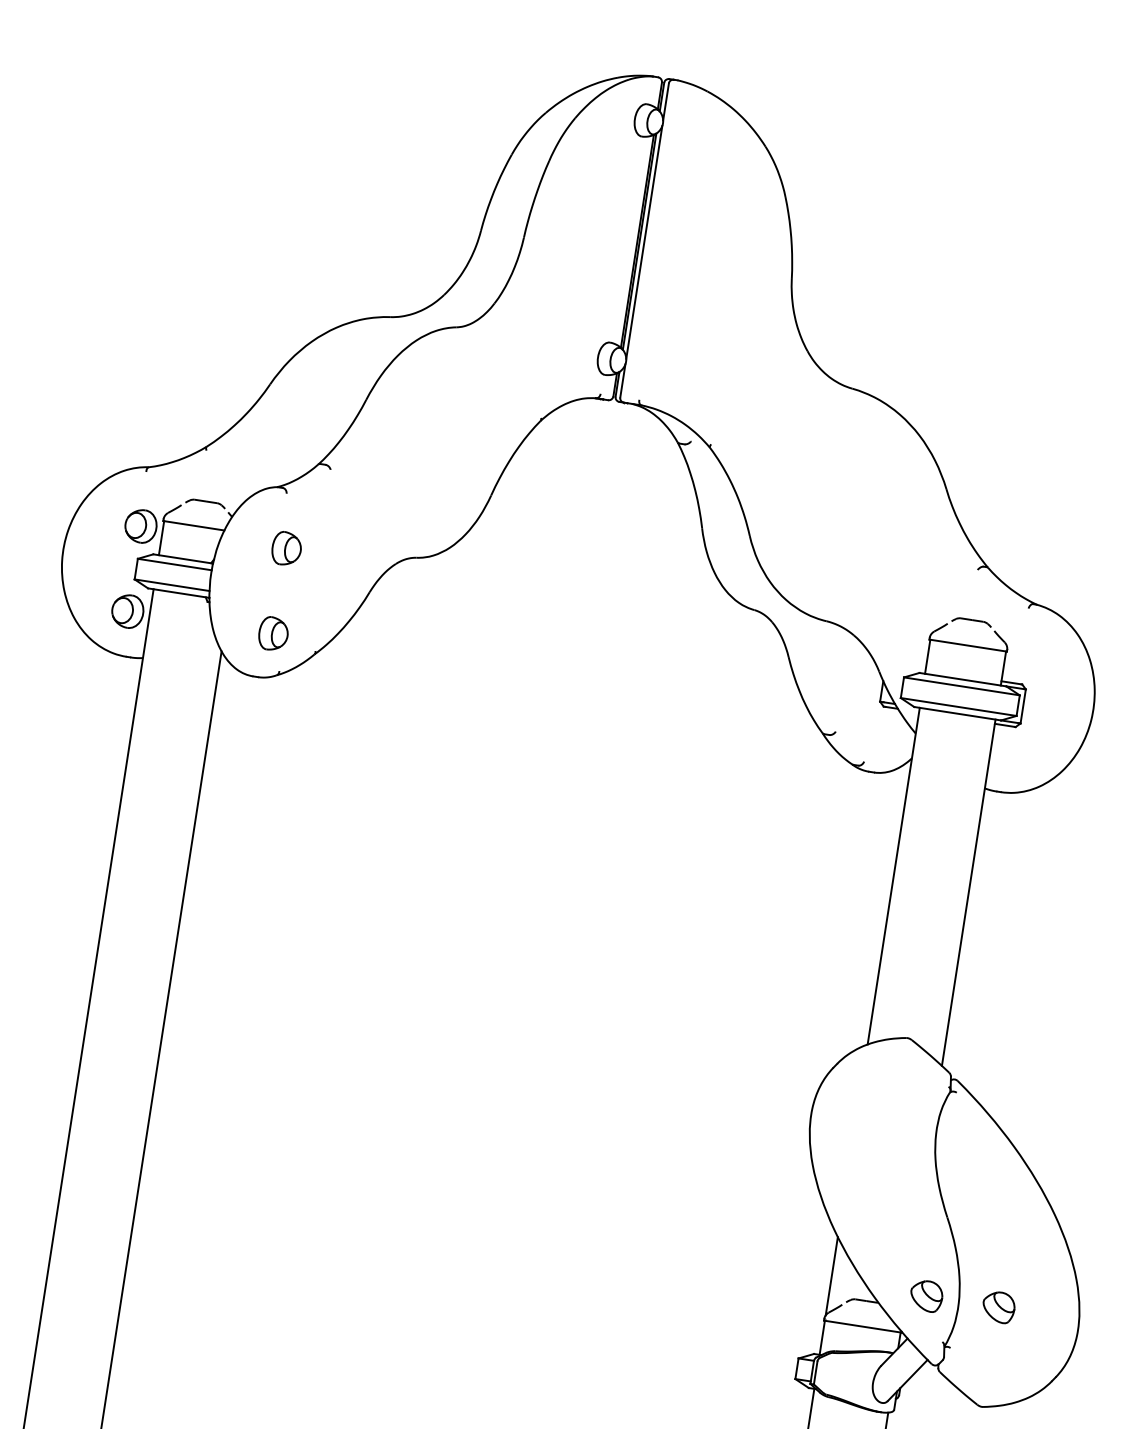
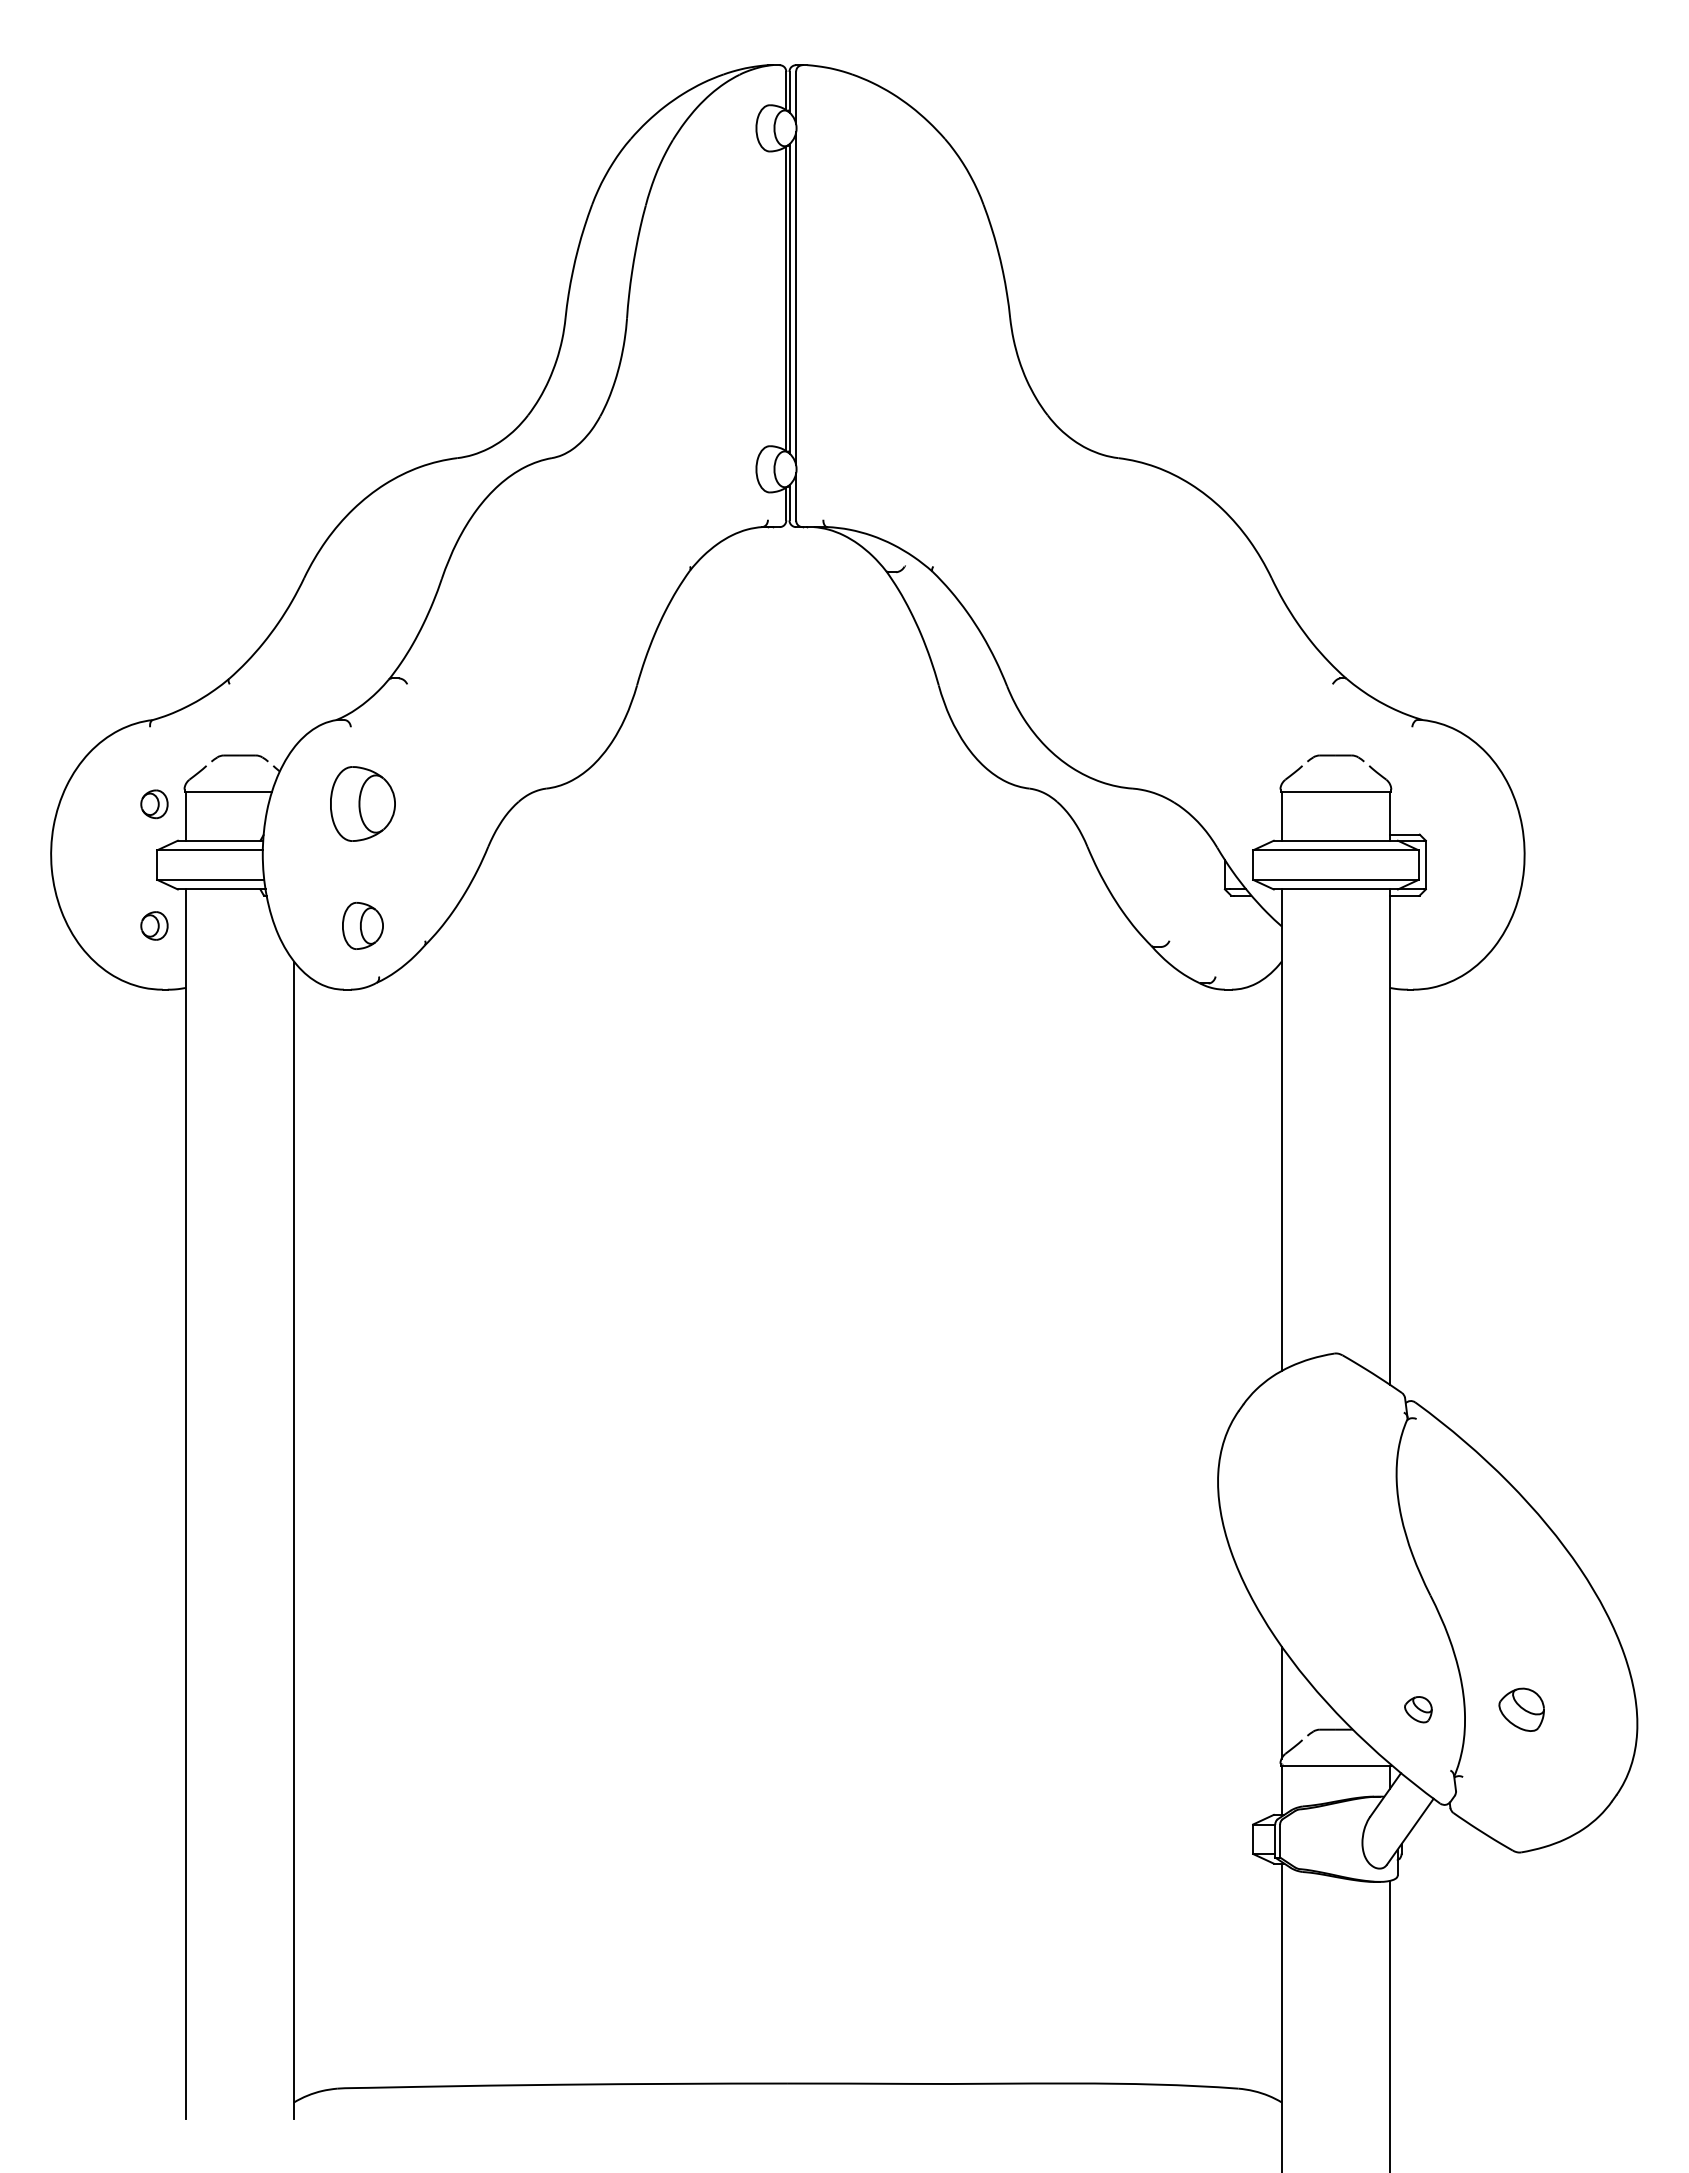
part: (140, 526) -> (154, 804), size x0.6
part: (286, 548) -> (362, 804), size x1.6
part: (127, 611) -> (154, 925), size x0.6
part: (926, 1295) -> (1418, 1709), size x0.6

